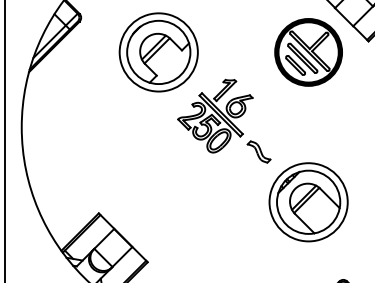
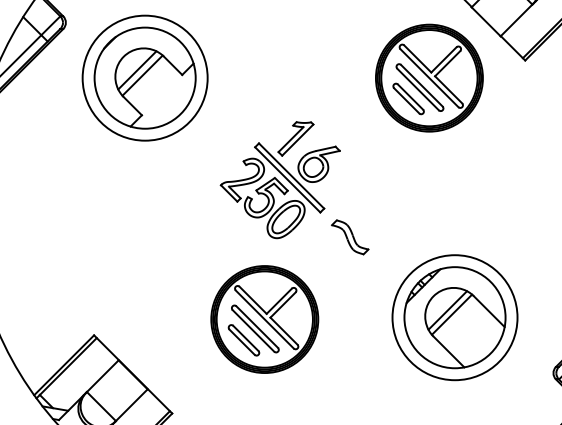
part: (158, 52) -> (144, 78), moved
part: (308, 202) -> (454, 318), moved
part: (205, 203) -> (264, 319), added

